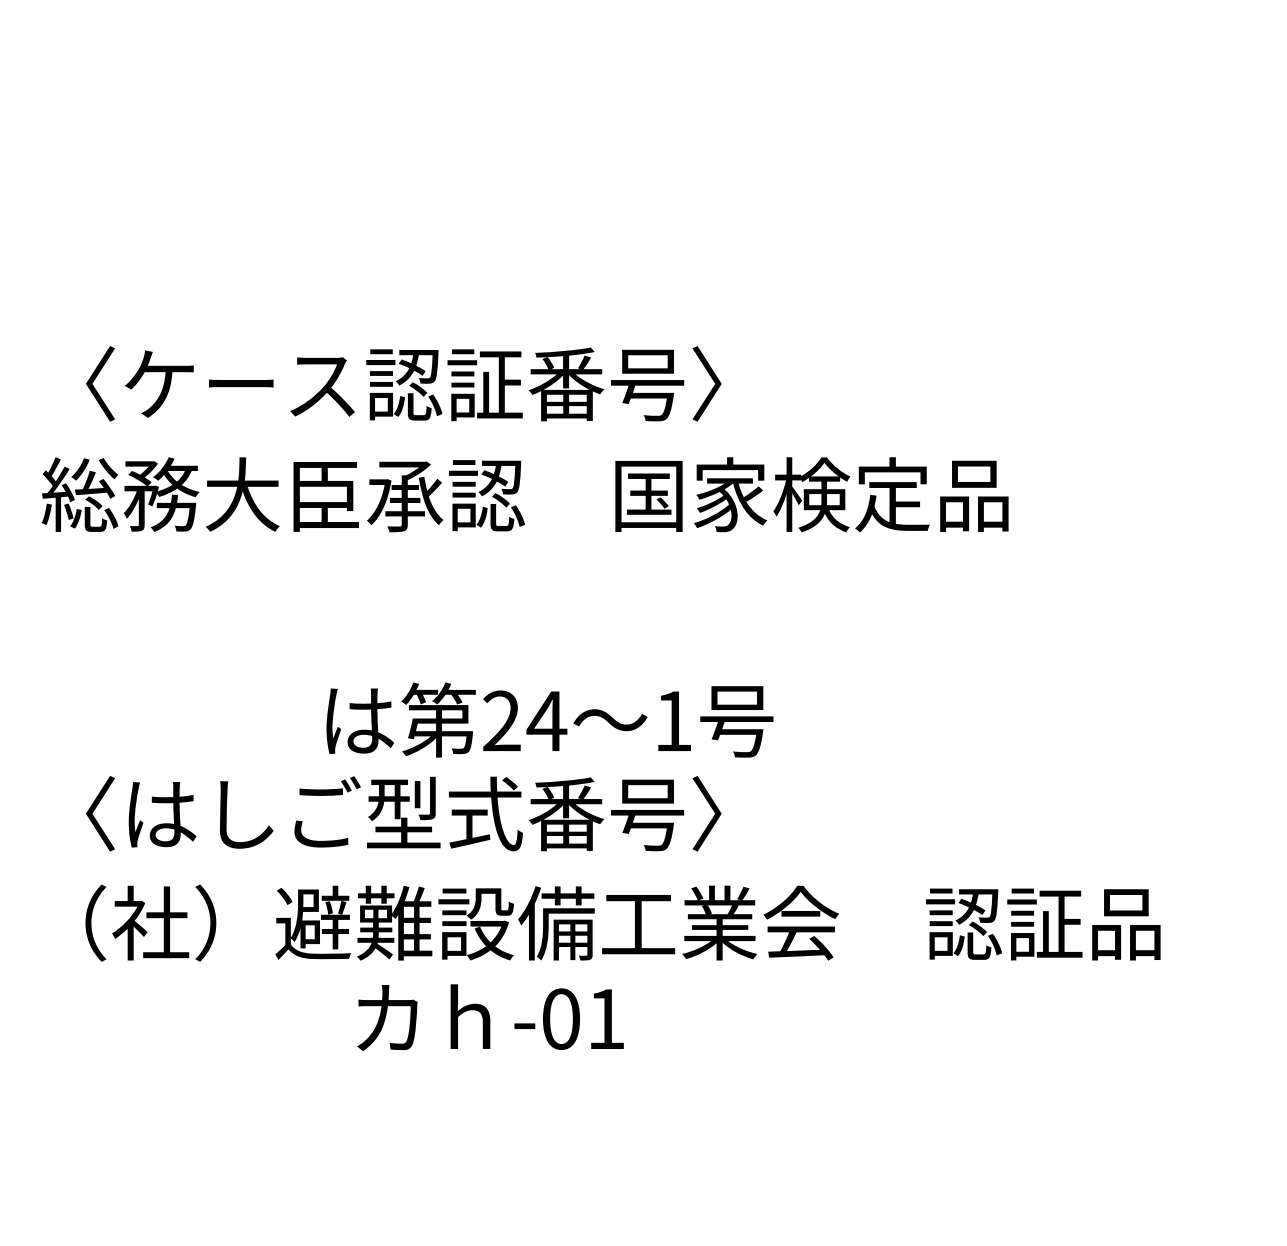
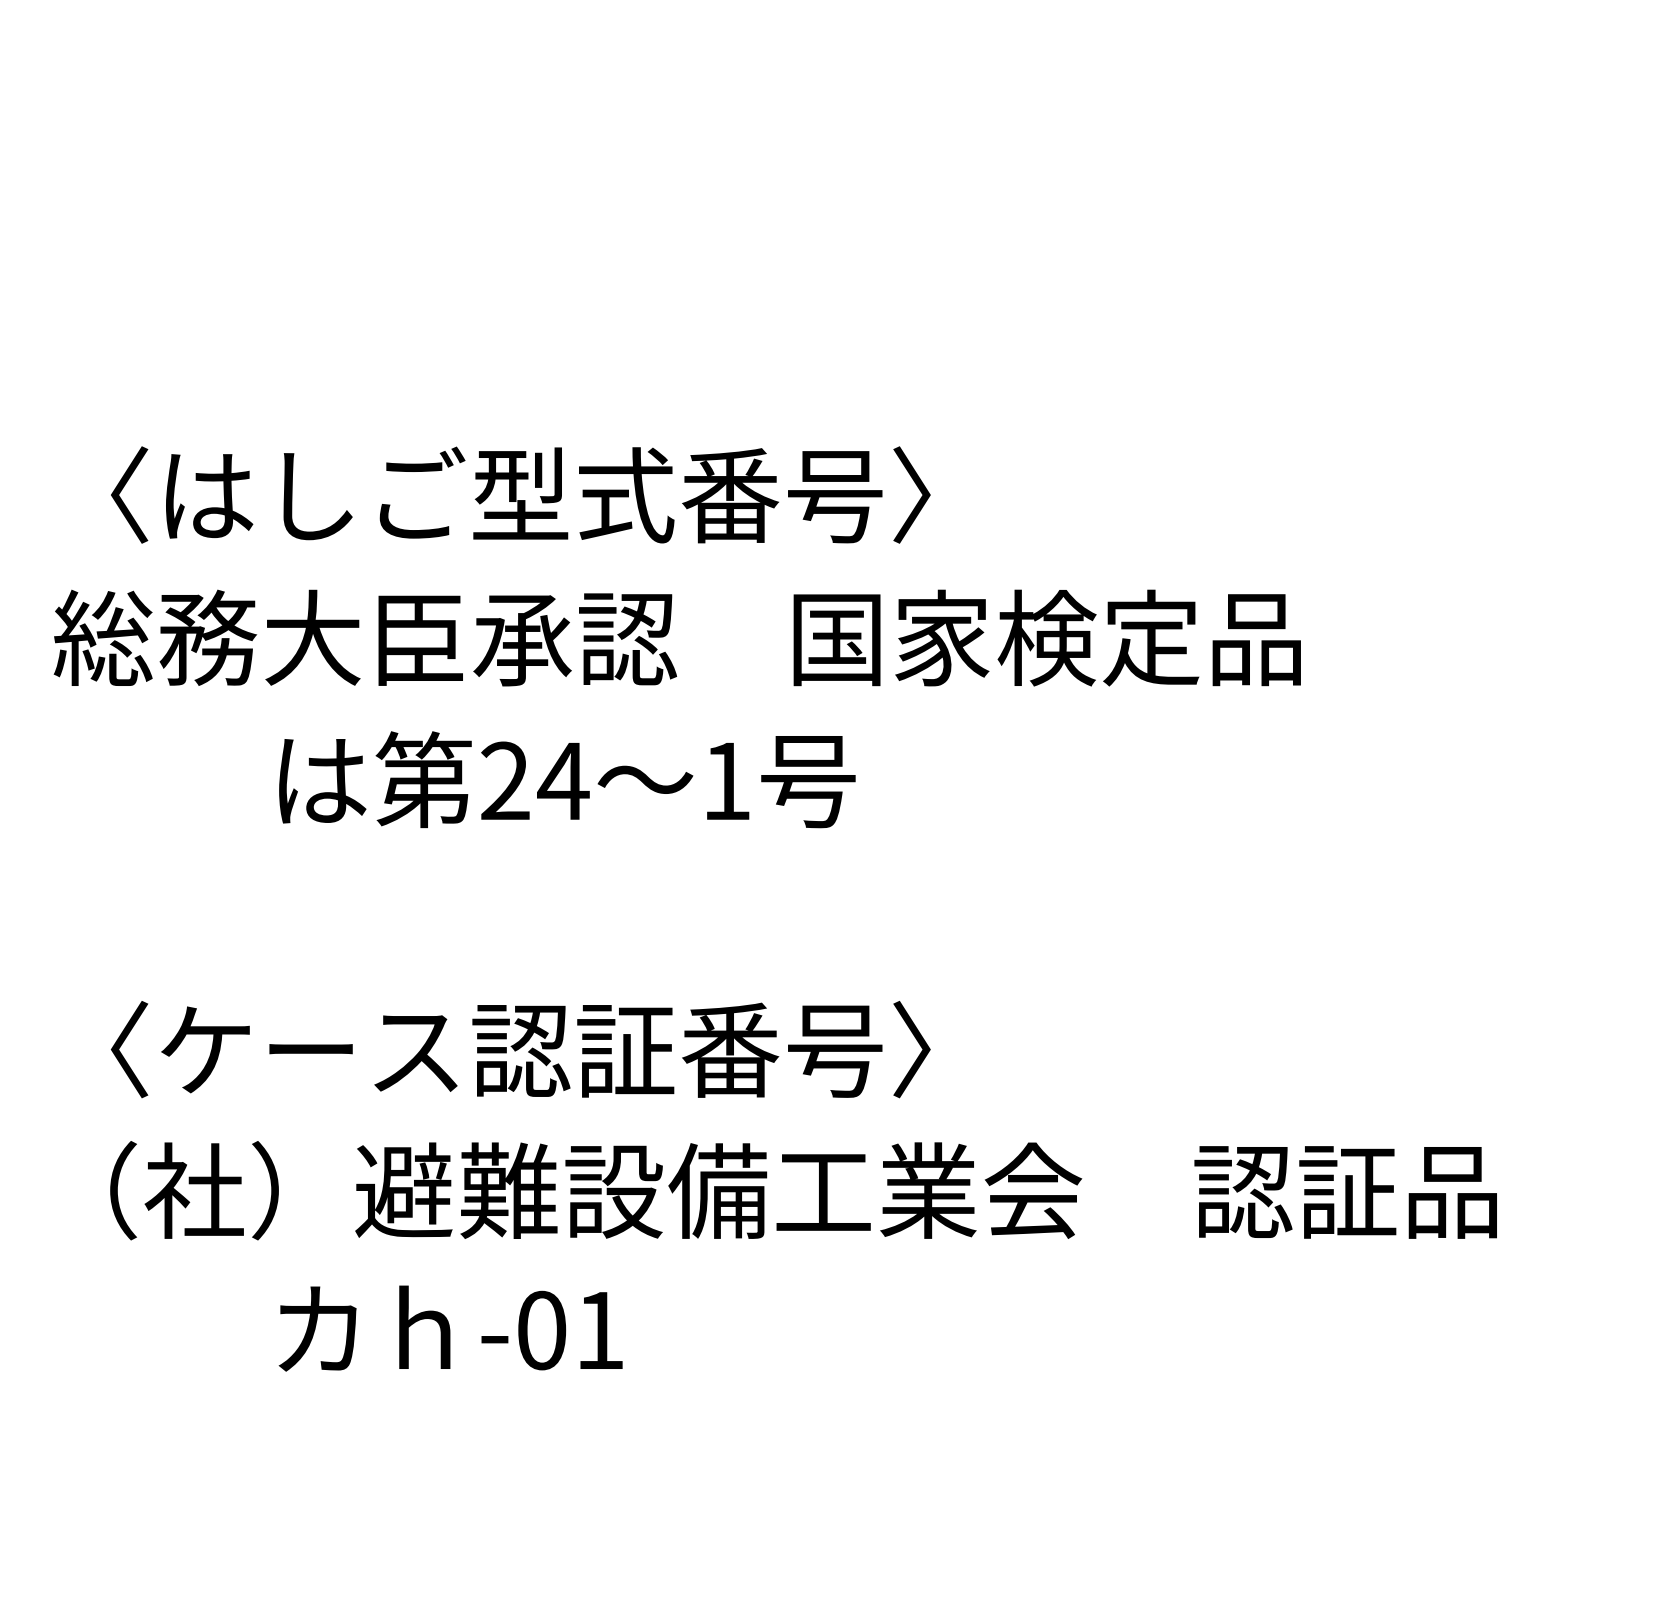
text: (323, 383) -> (417, 494), 〈ケース認証番号〉 -> 〈はしご型式番号〉
text: (550, 719) -> (567, 779), moved
text: (323, 813) -> (417, 1049), 〈はしご型式番号〉 -> 〈ケース認証番号〉
text: (490, 1017) -> (450, 1328), moved

